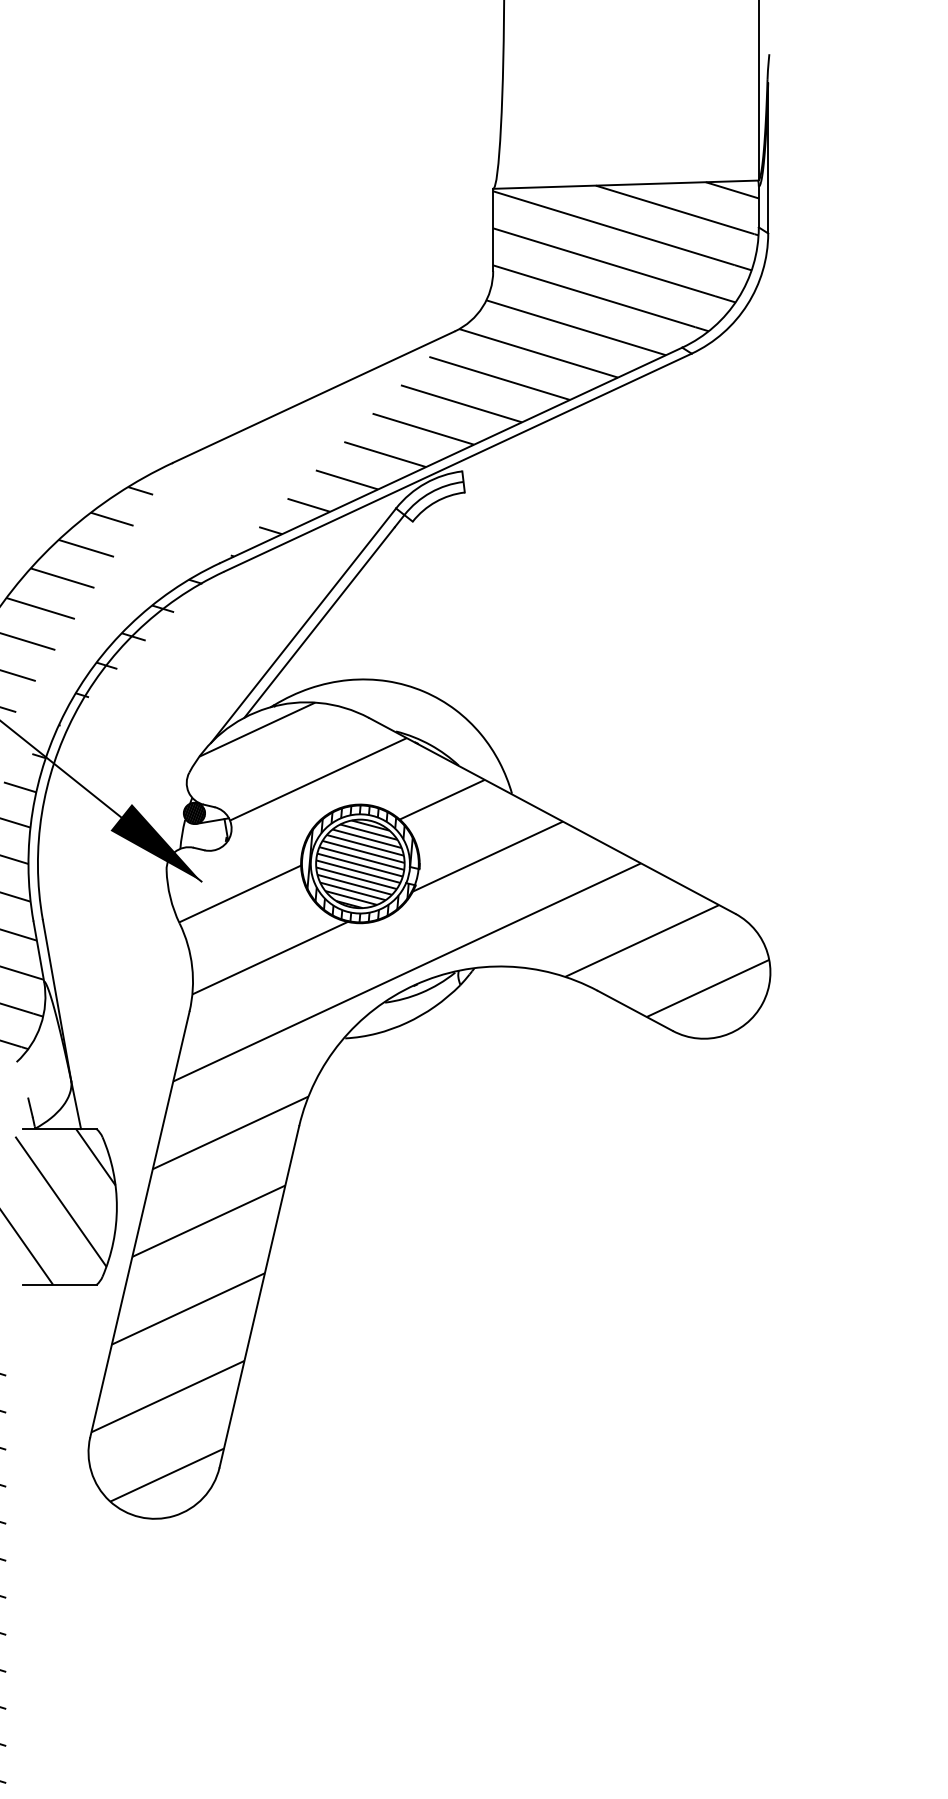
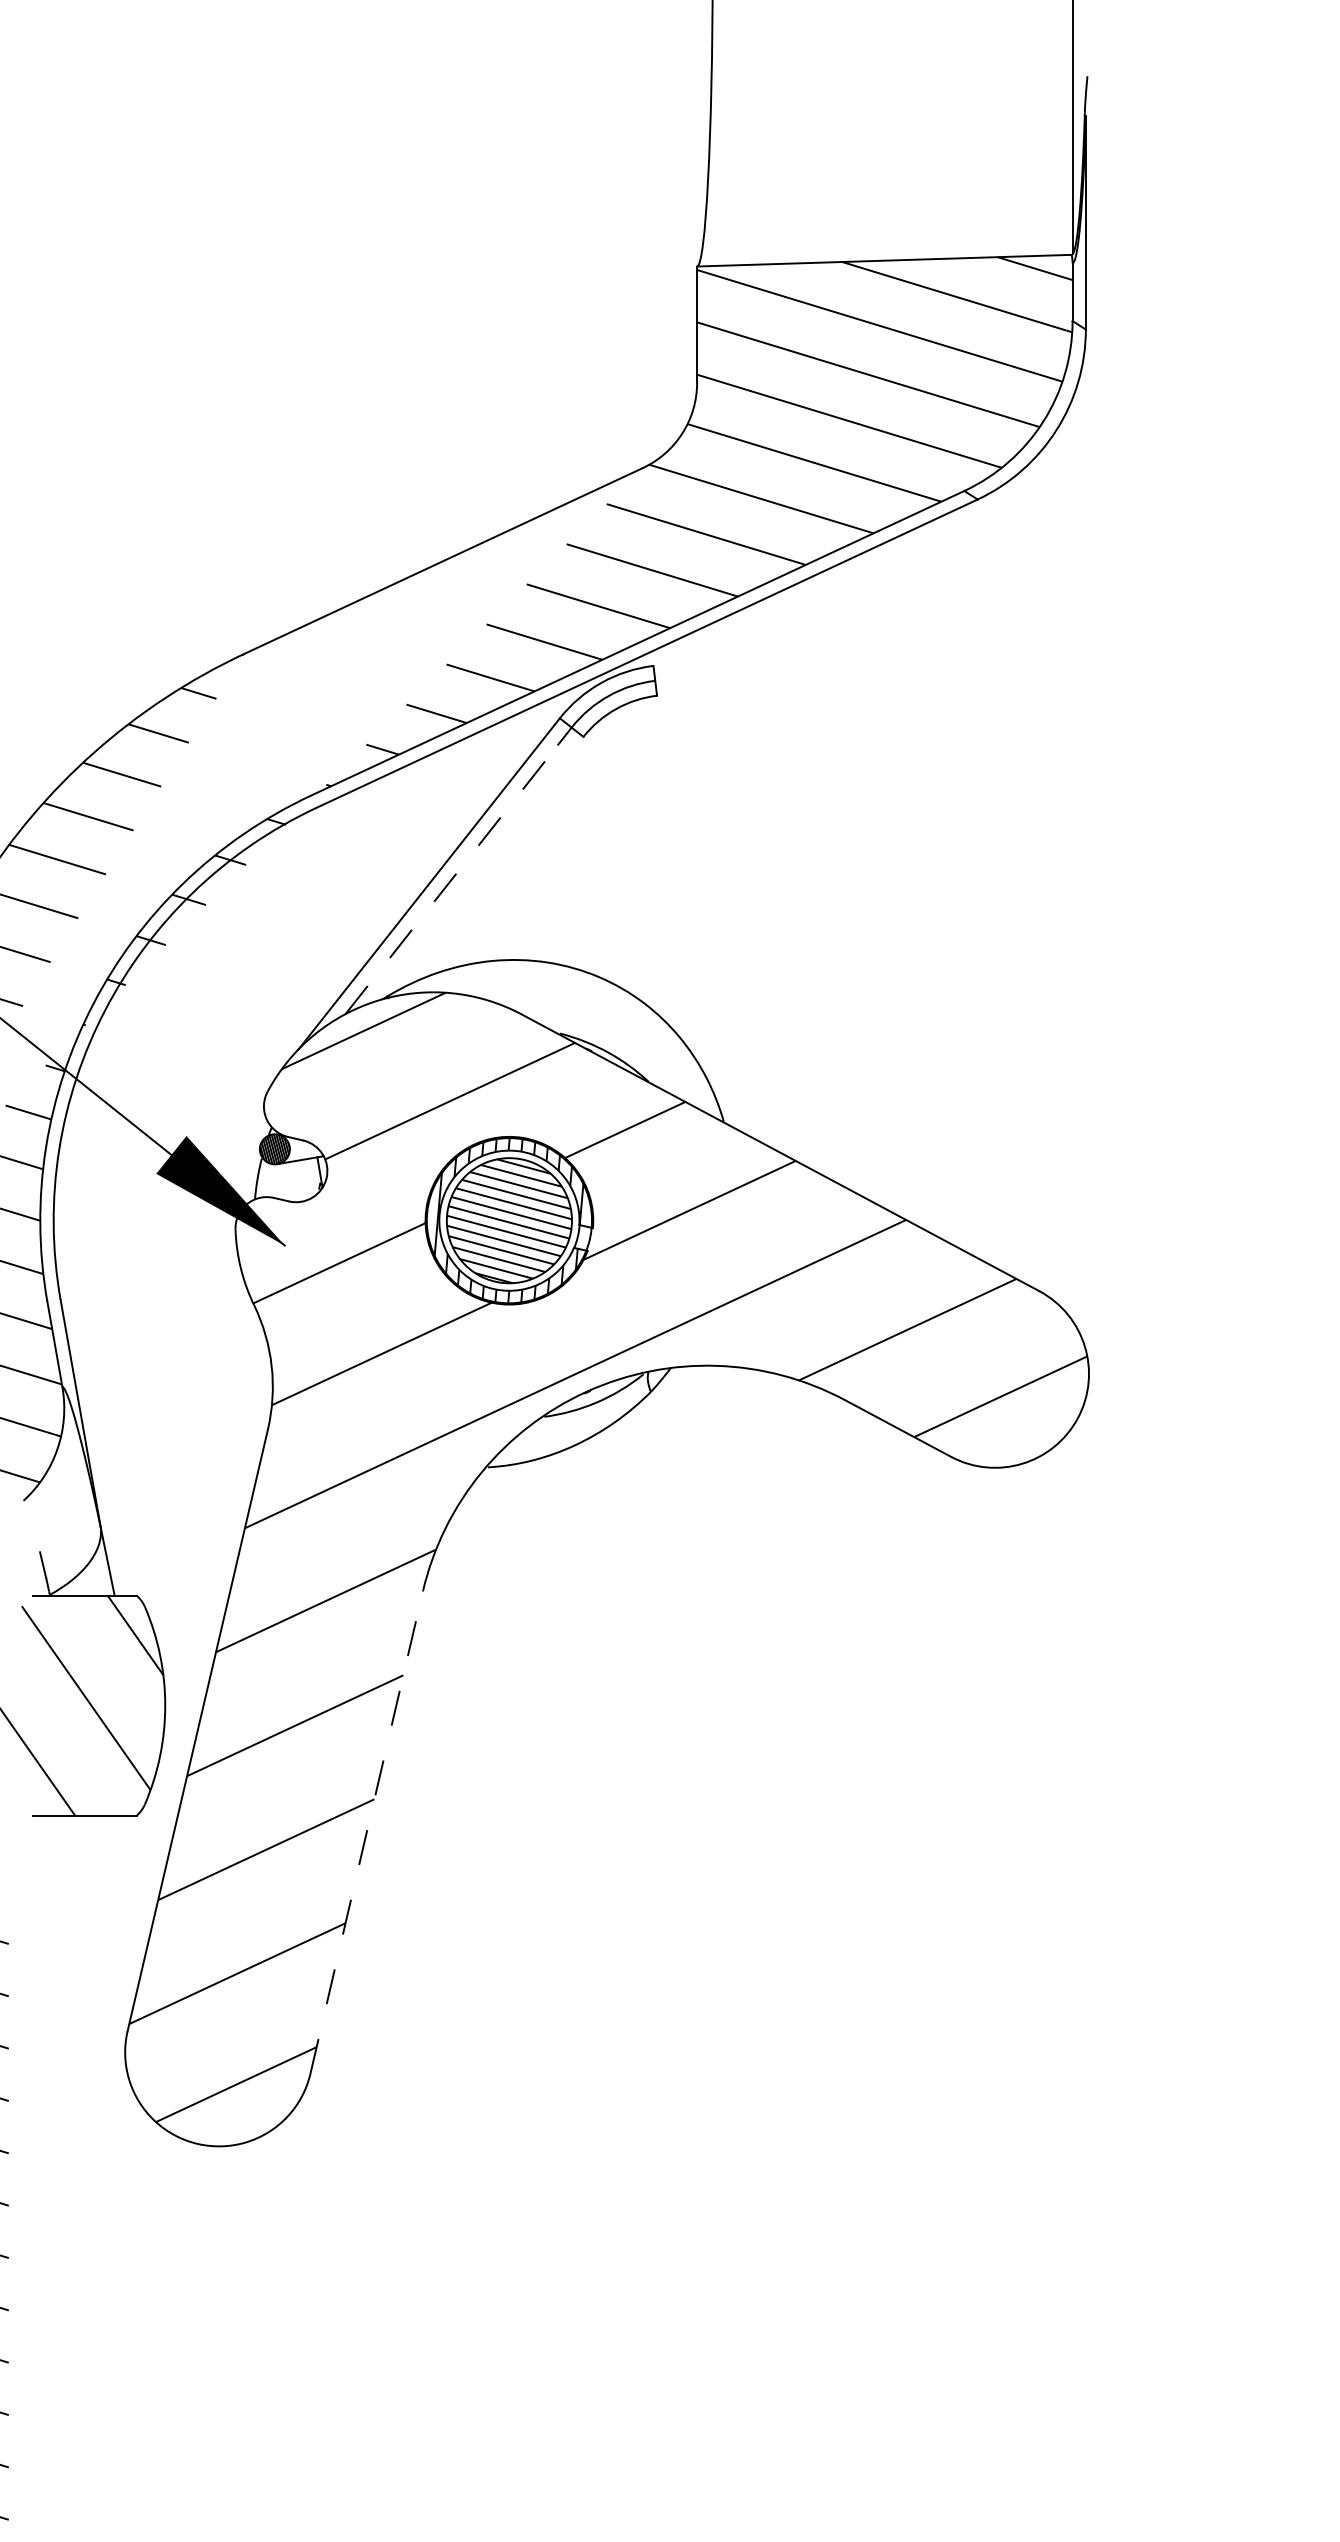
line: (320, 622) -> (452, 879), solid -> dashed
line: (259, 1296) -> (366, 1832), solid -> dashed

